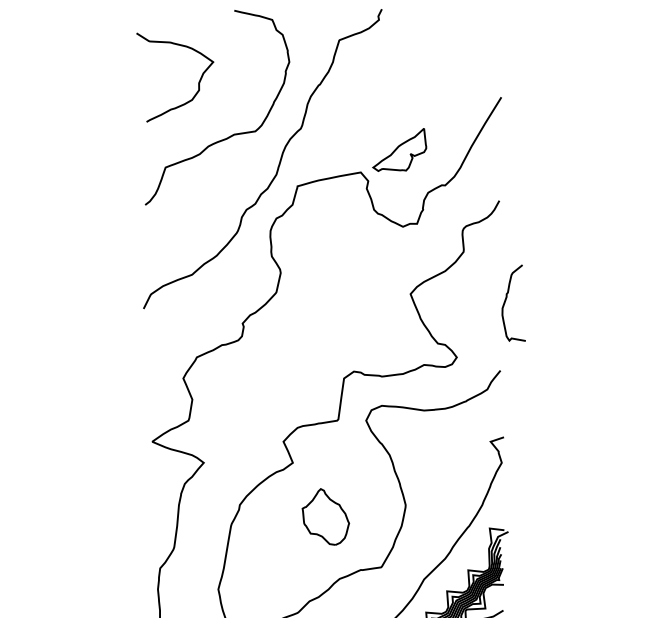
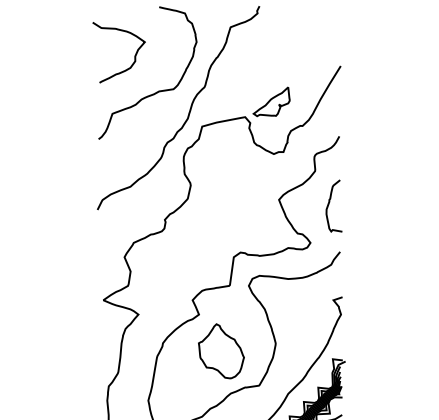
curve: (506, 300) -> (329, 204), moved
part: (325, 517) -> (221, 351), size x1.43

